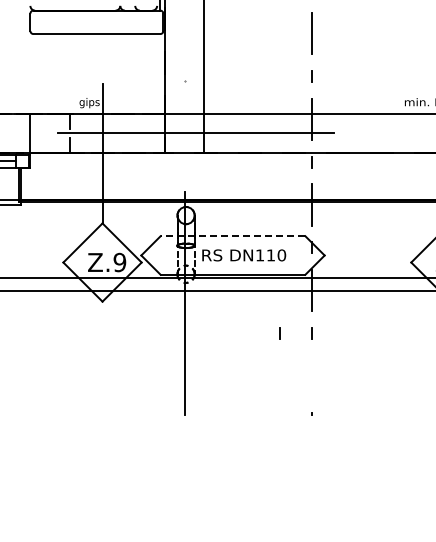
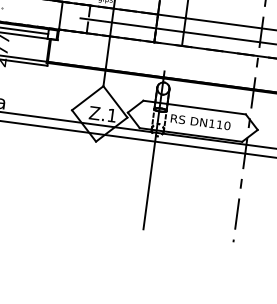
line: (232, 236) -> (194, 107), dashed -> solid
text: (119, 262) -> (111, 115), Z.9 -> Z.1
line: (279, 333) -> (218, 180), removed
line: (311, 375) -> (237, 213), added

